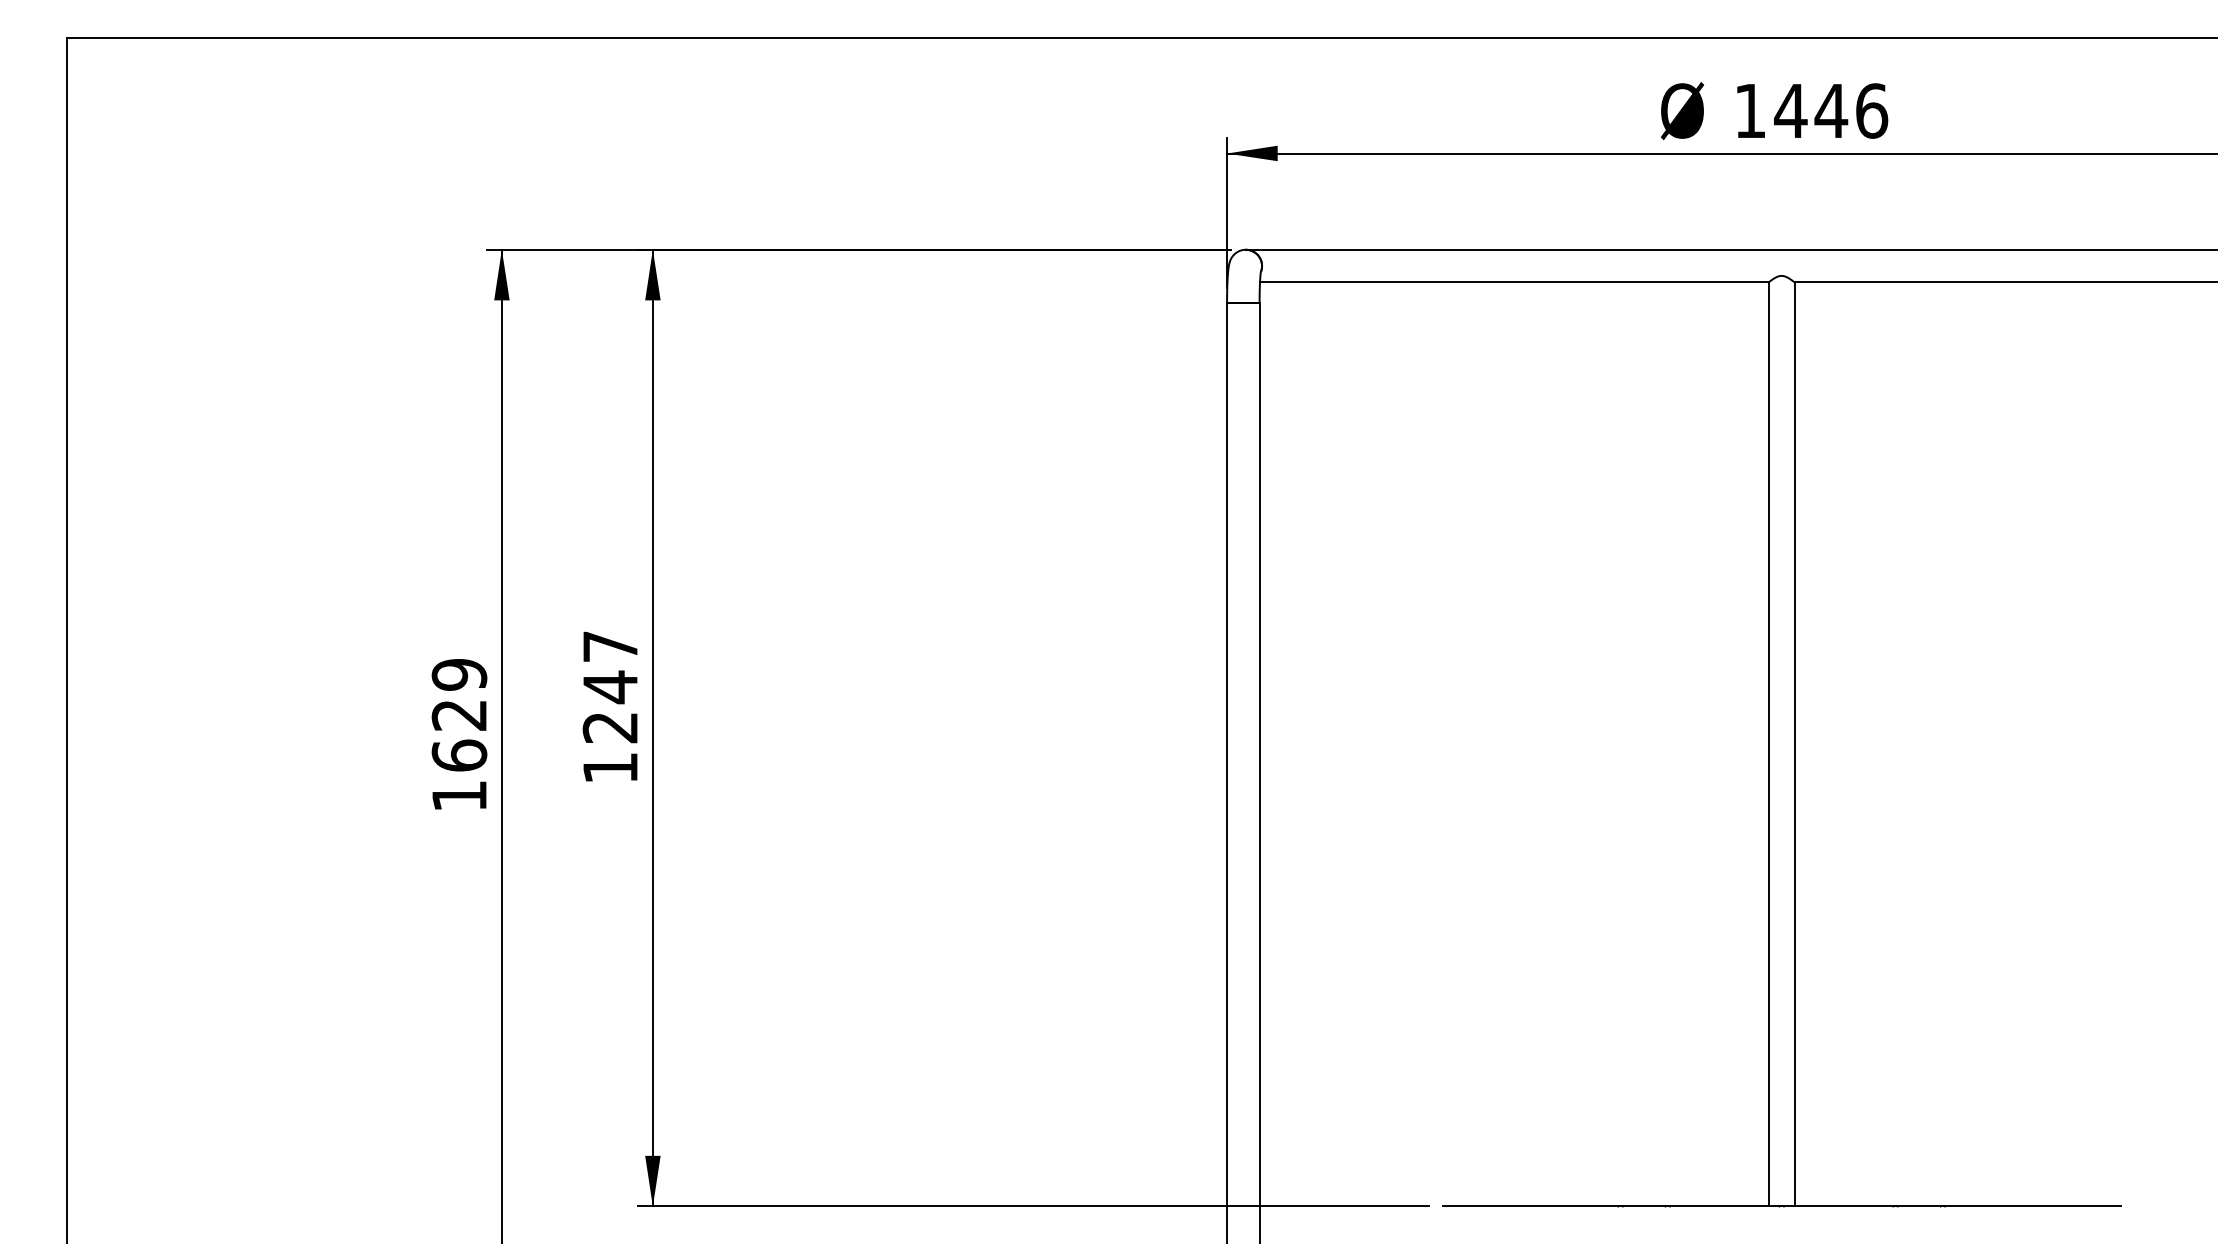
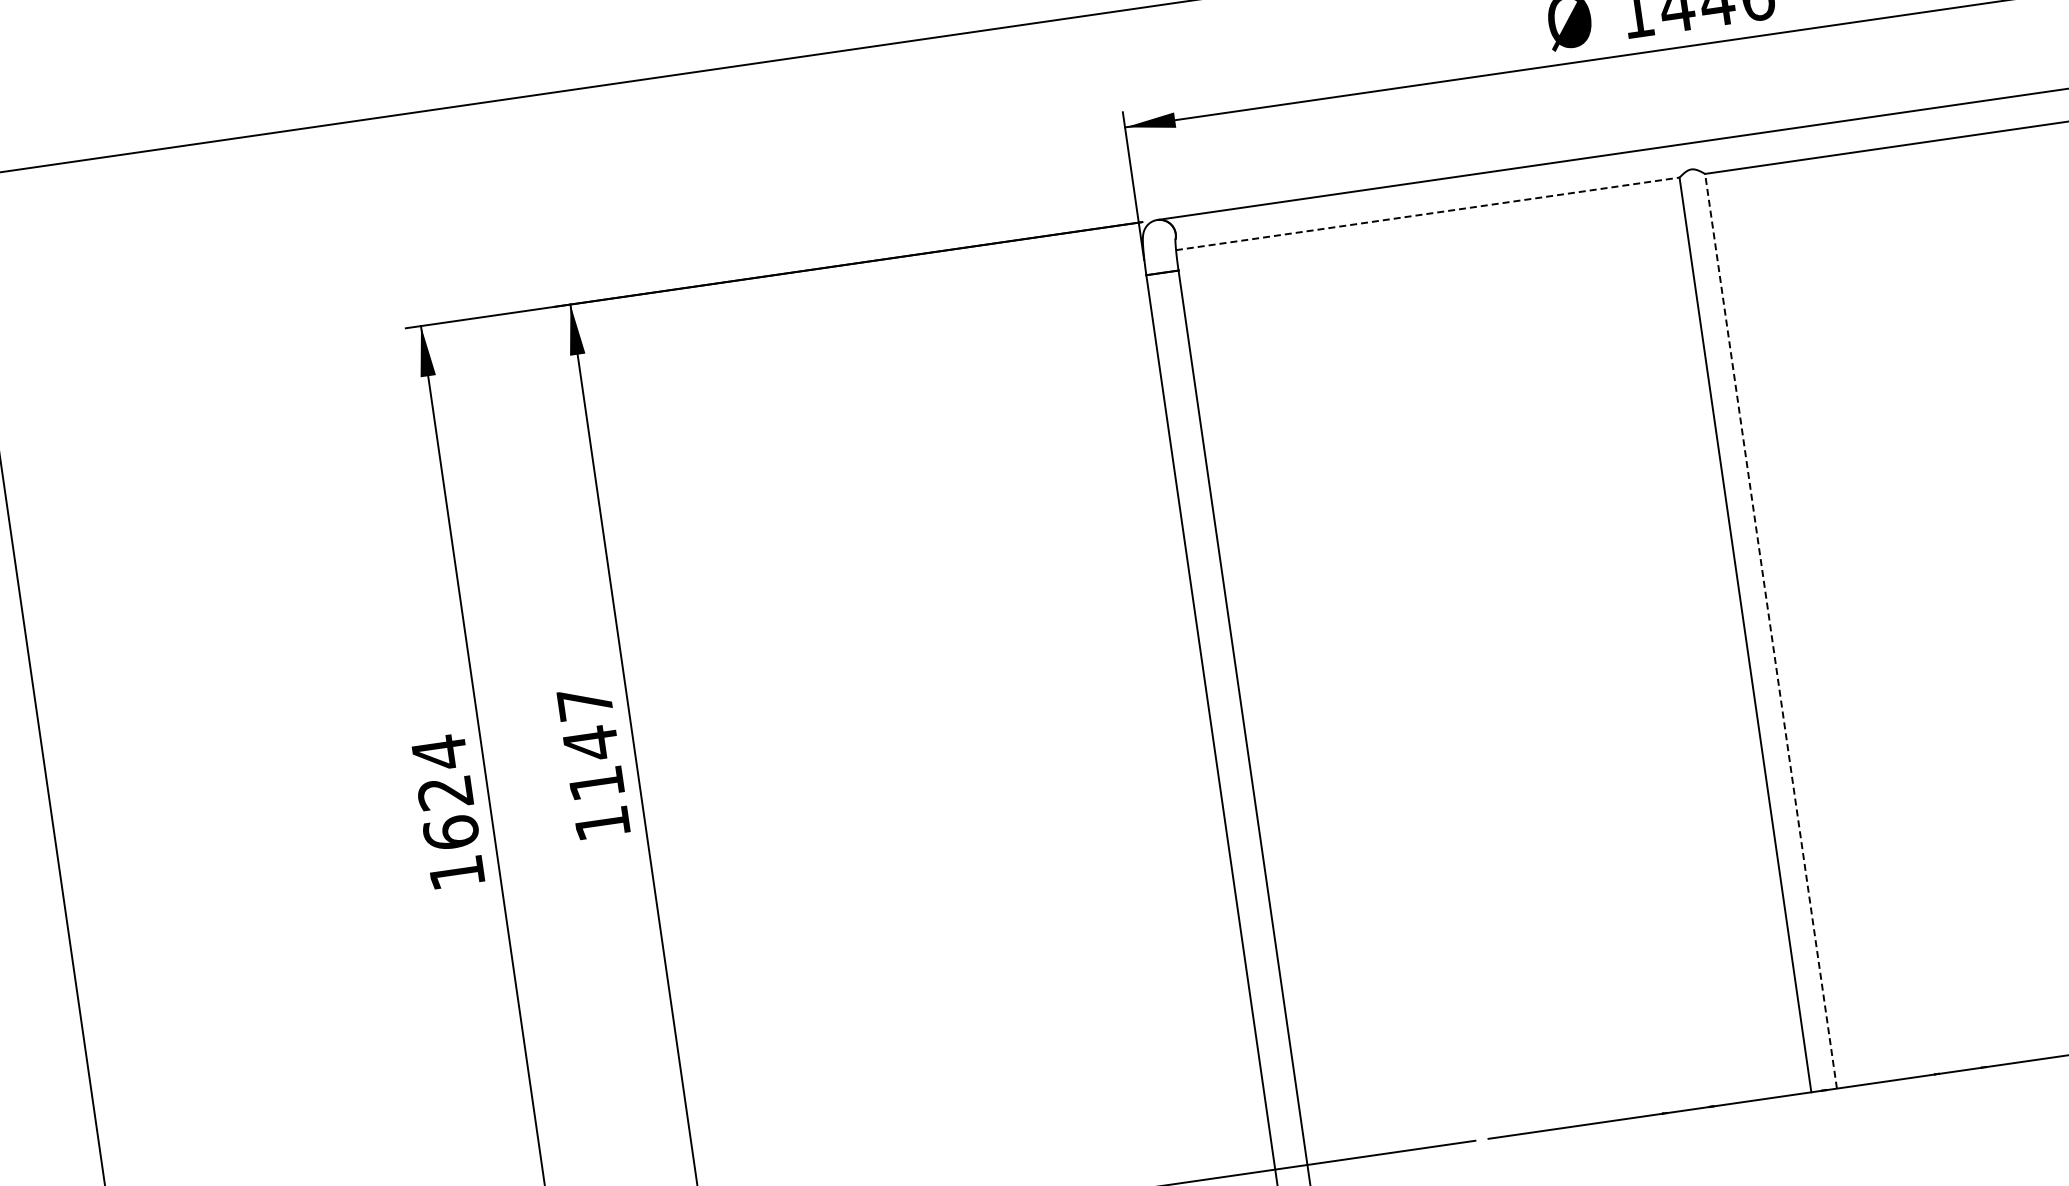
line: (1514, 282) -> (1427, 214), solid -> dashed
text: (459, 674) -> (439, 752), 1629 -> 1624
text: (609, 728) -> (595, 784), 1247 -> 1147
line: (1794, 743) -> (1770, 630), solid -> dashed

